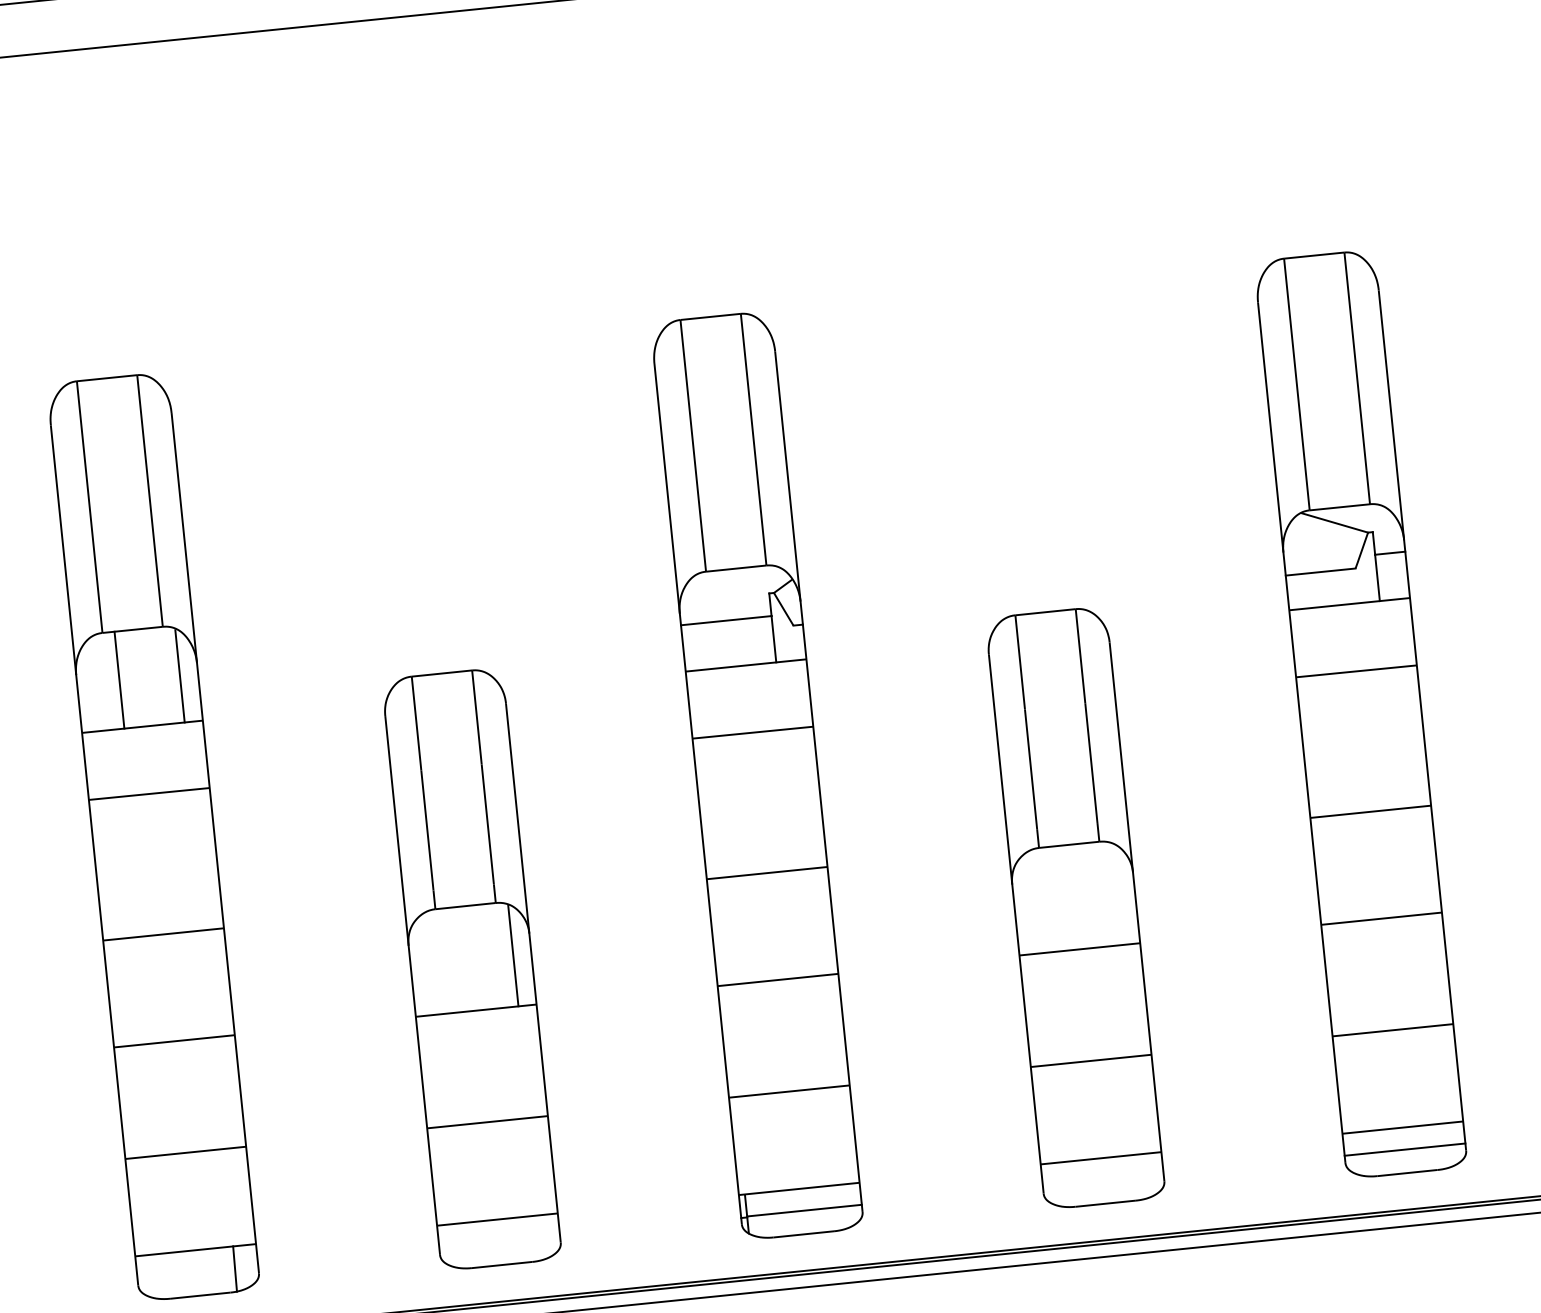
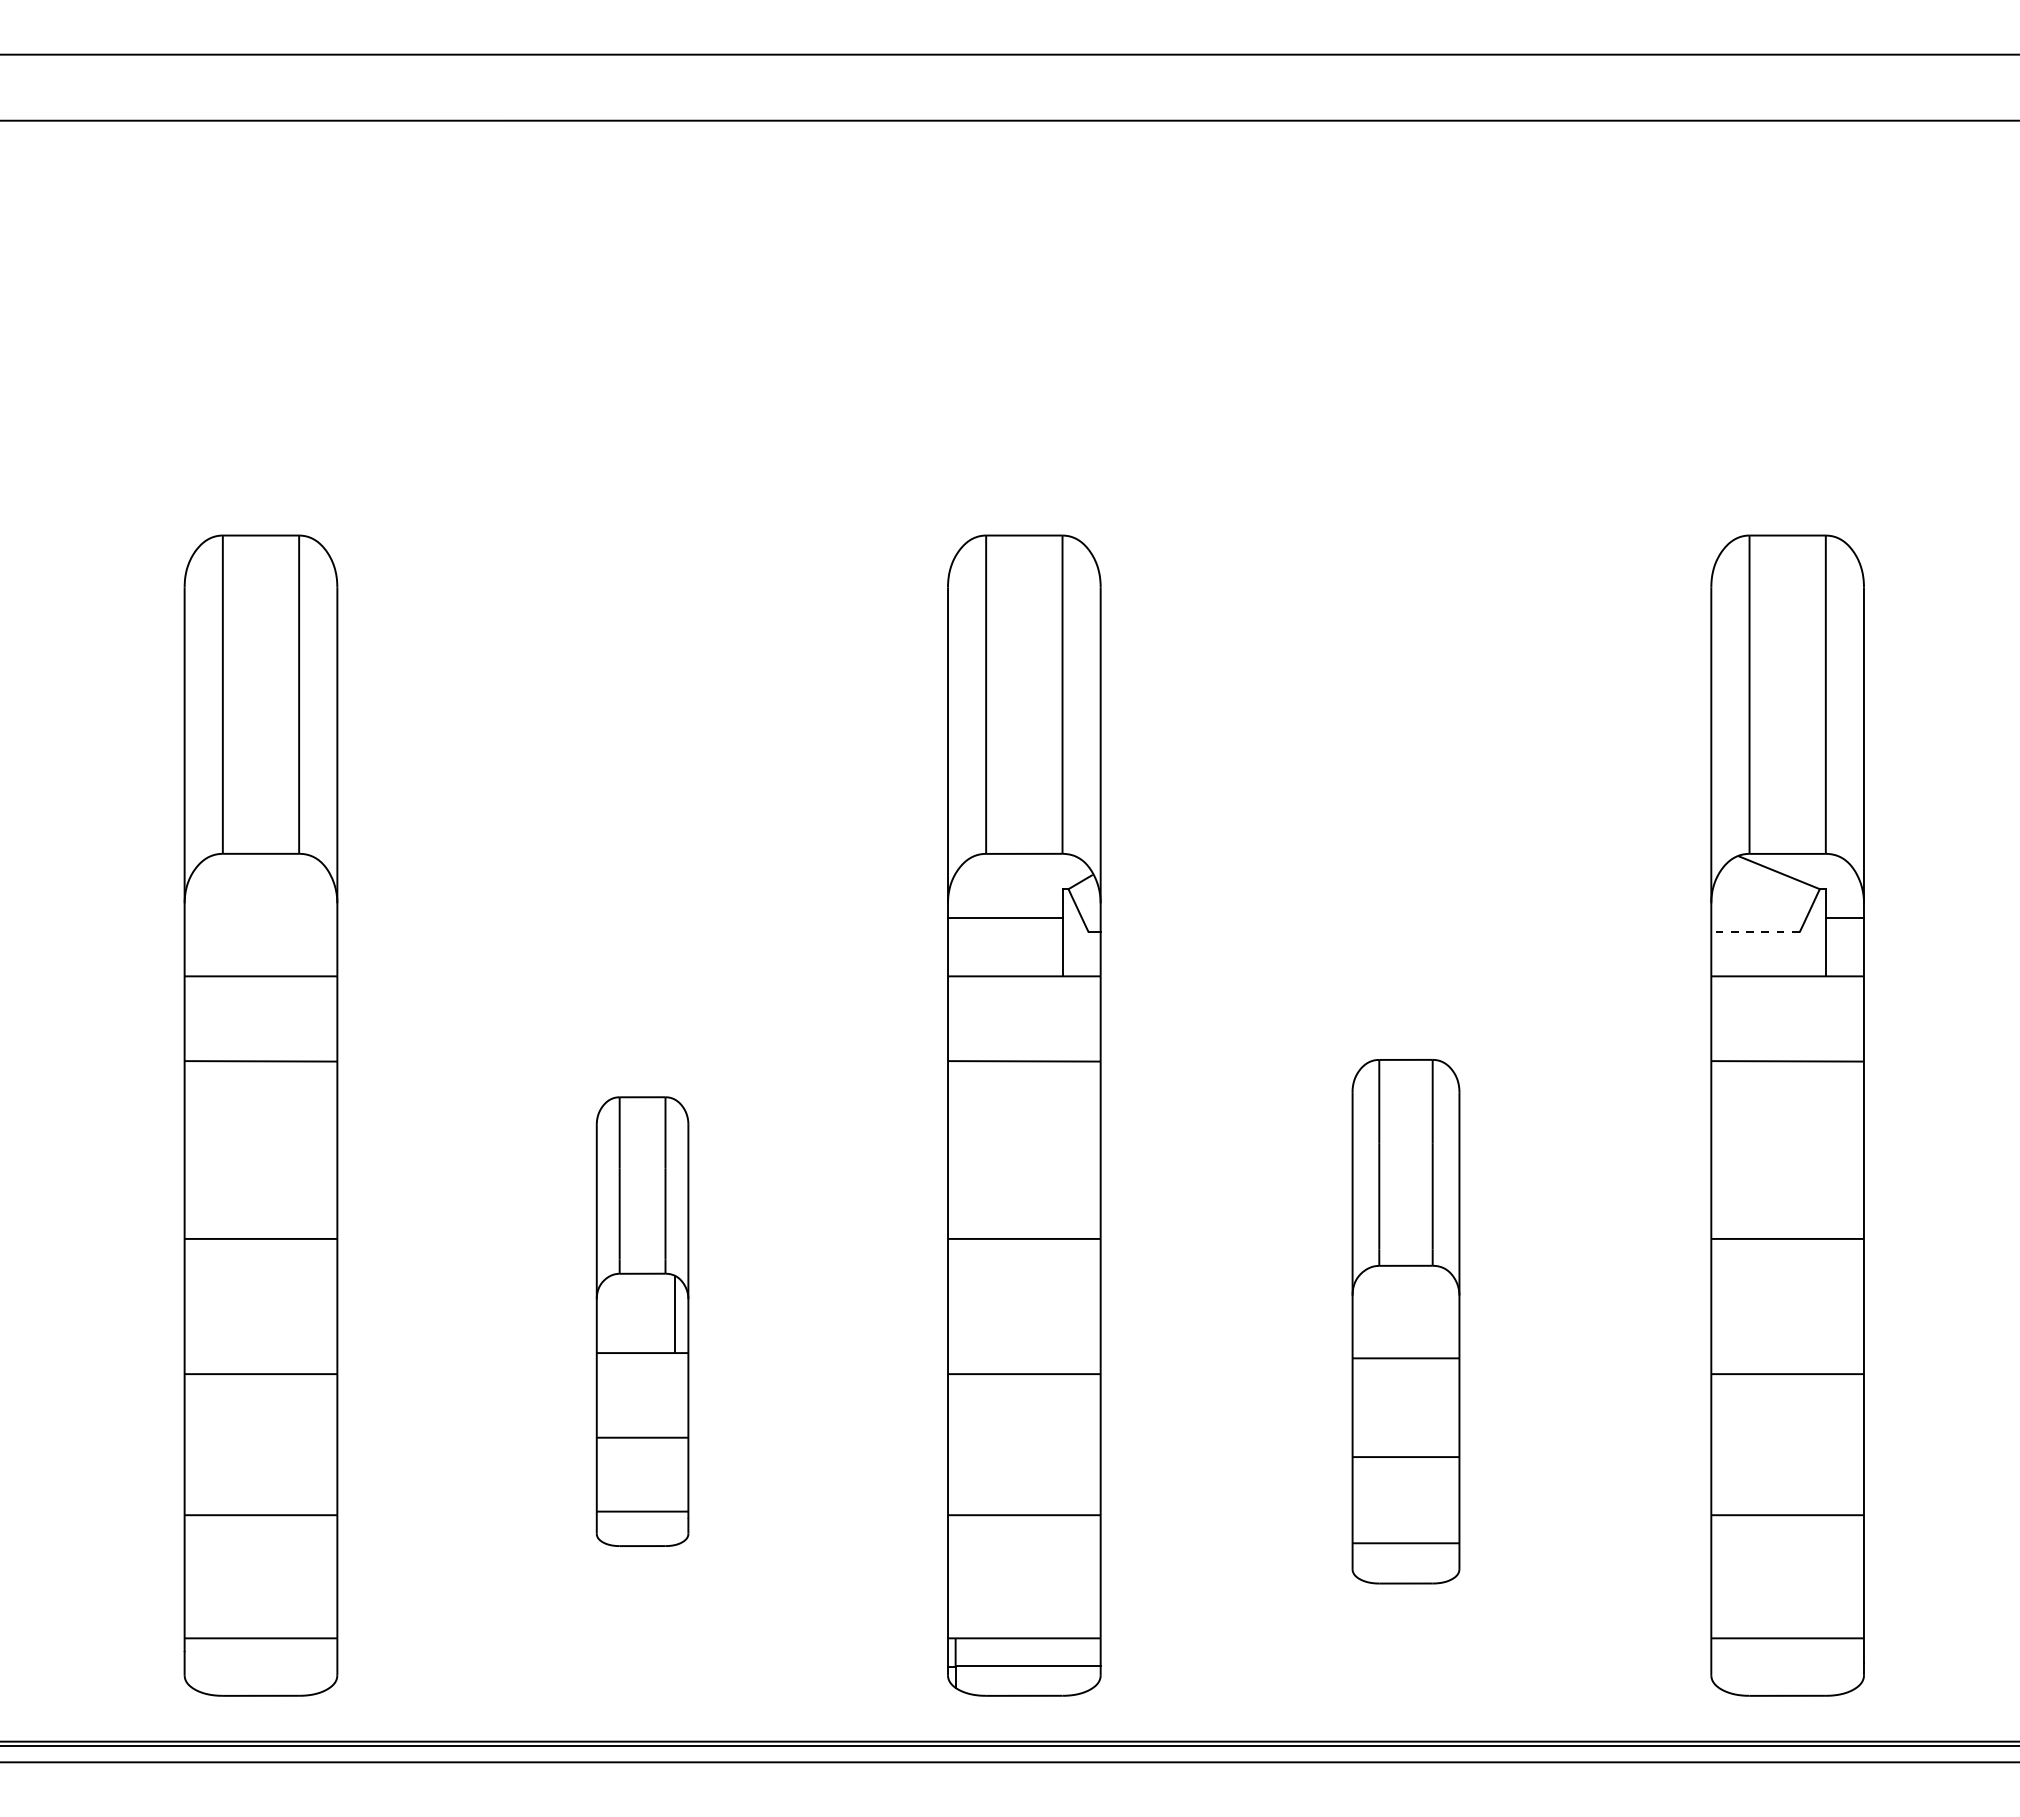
line: (1319, 572) -> (1754, 932), solid -> dashed
line: (180, 675) -> (314, 917), removed
line: (119, 679) -> (238, 914), removed
part: (1075, 907) -> (1405, 1321), size x0.7
part: (471, 969) -> (642, 1321), size x0.6
line: (1404, 1149) -> (1787, 1666), removed
line: (234, 1268) -> (307, 1666), removed

